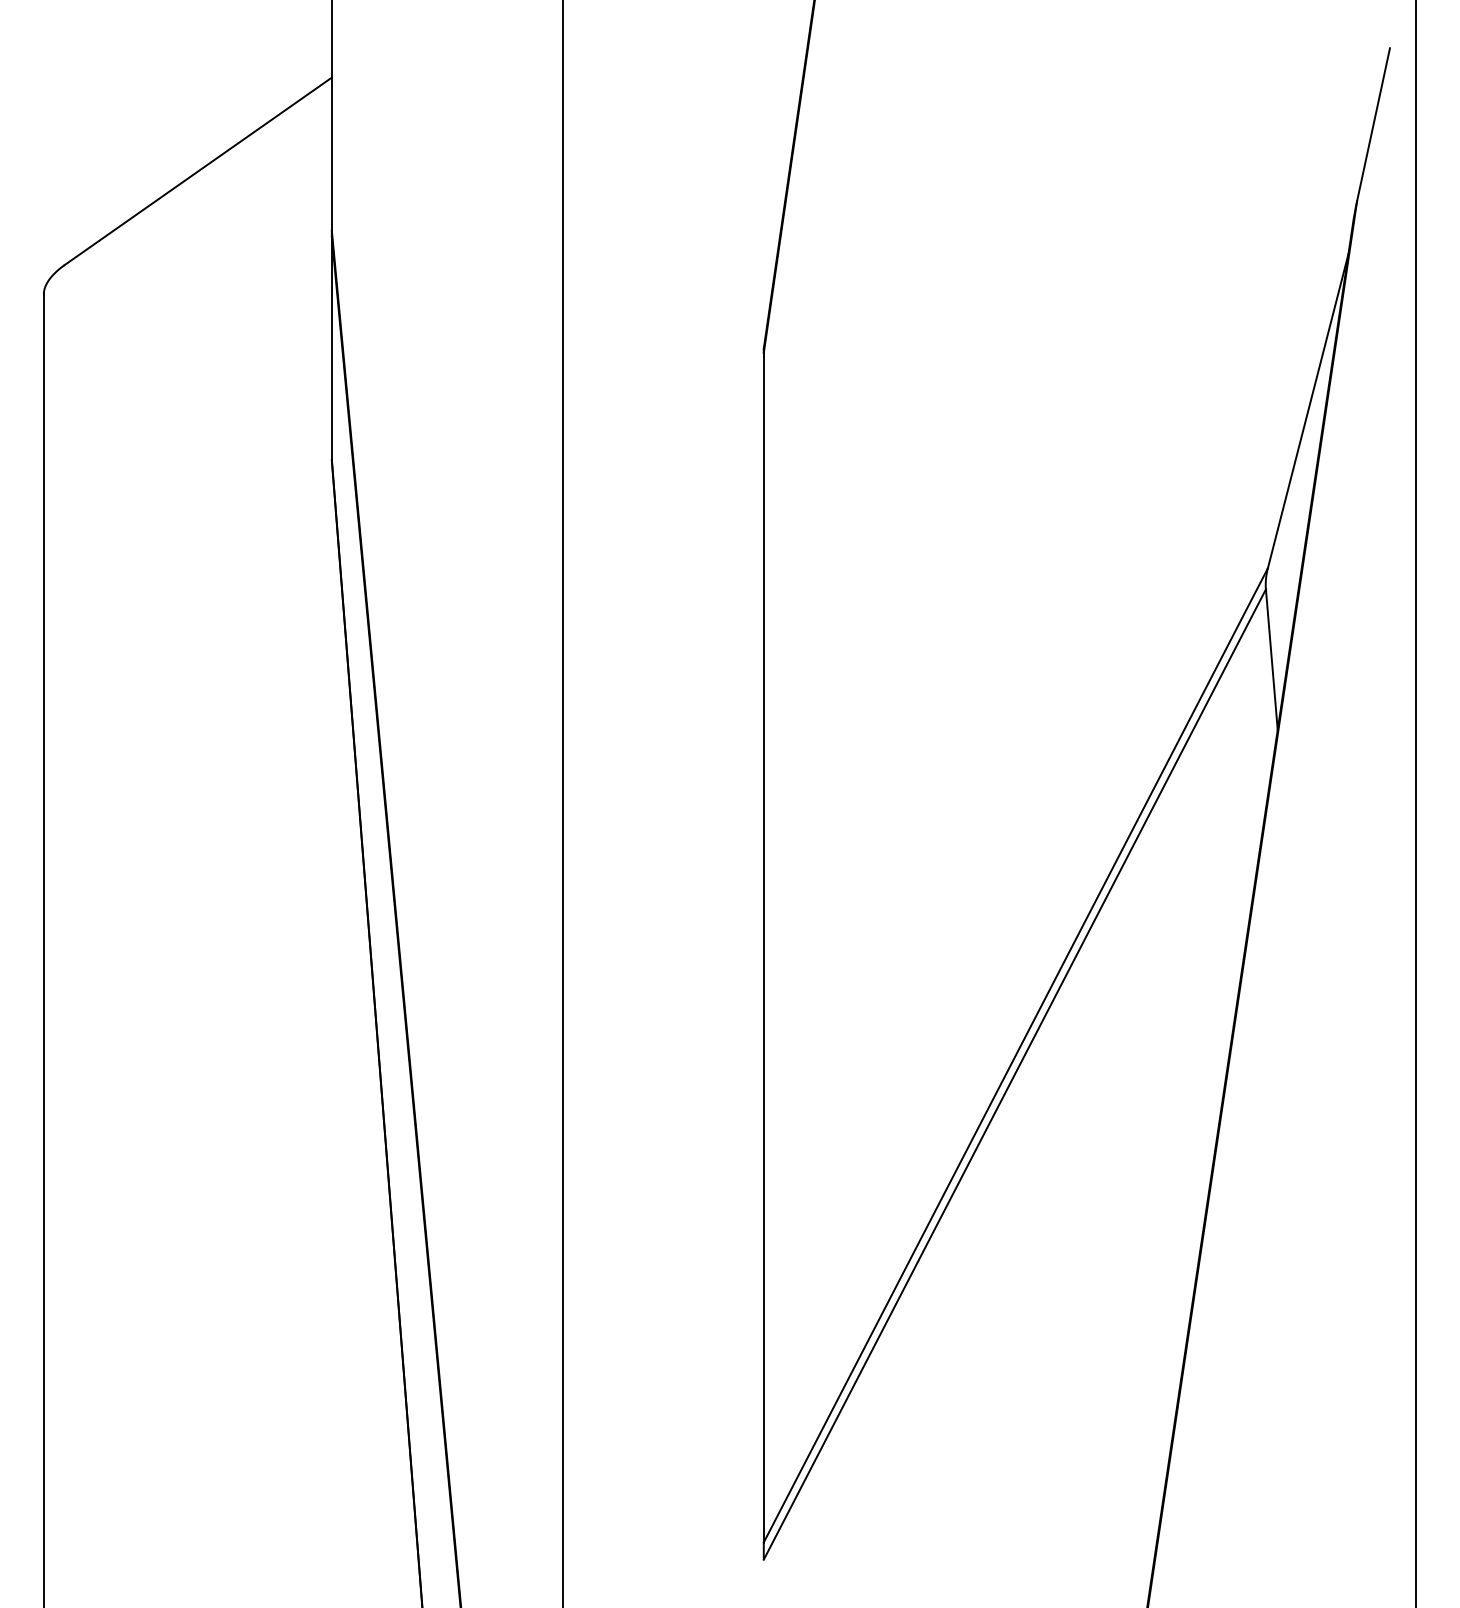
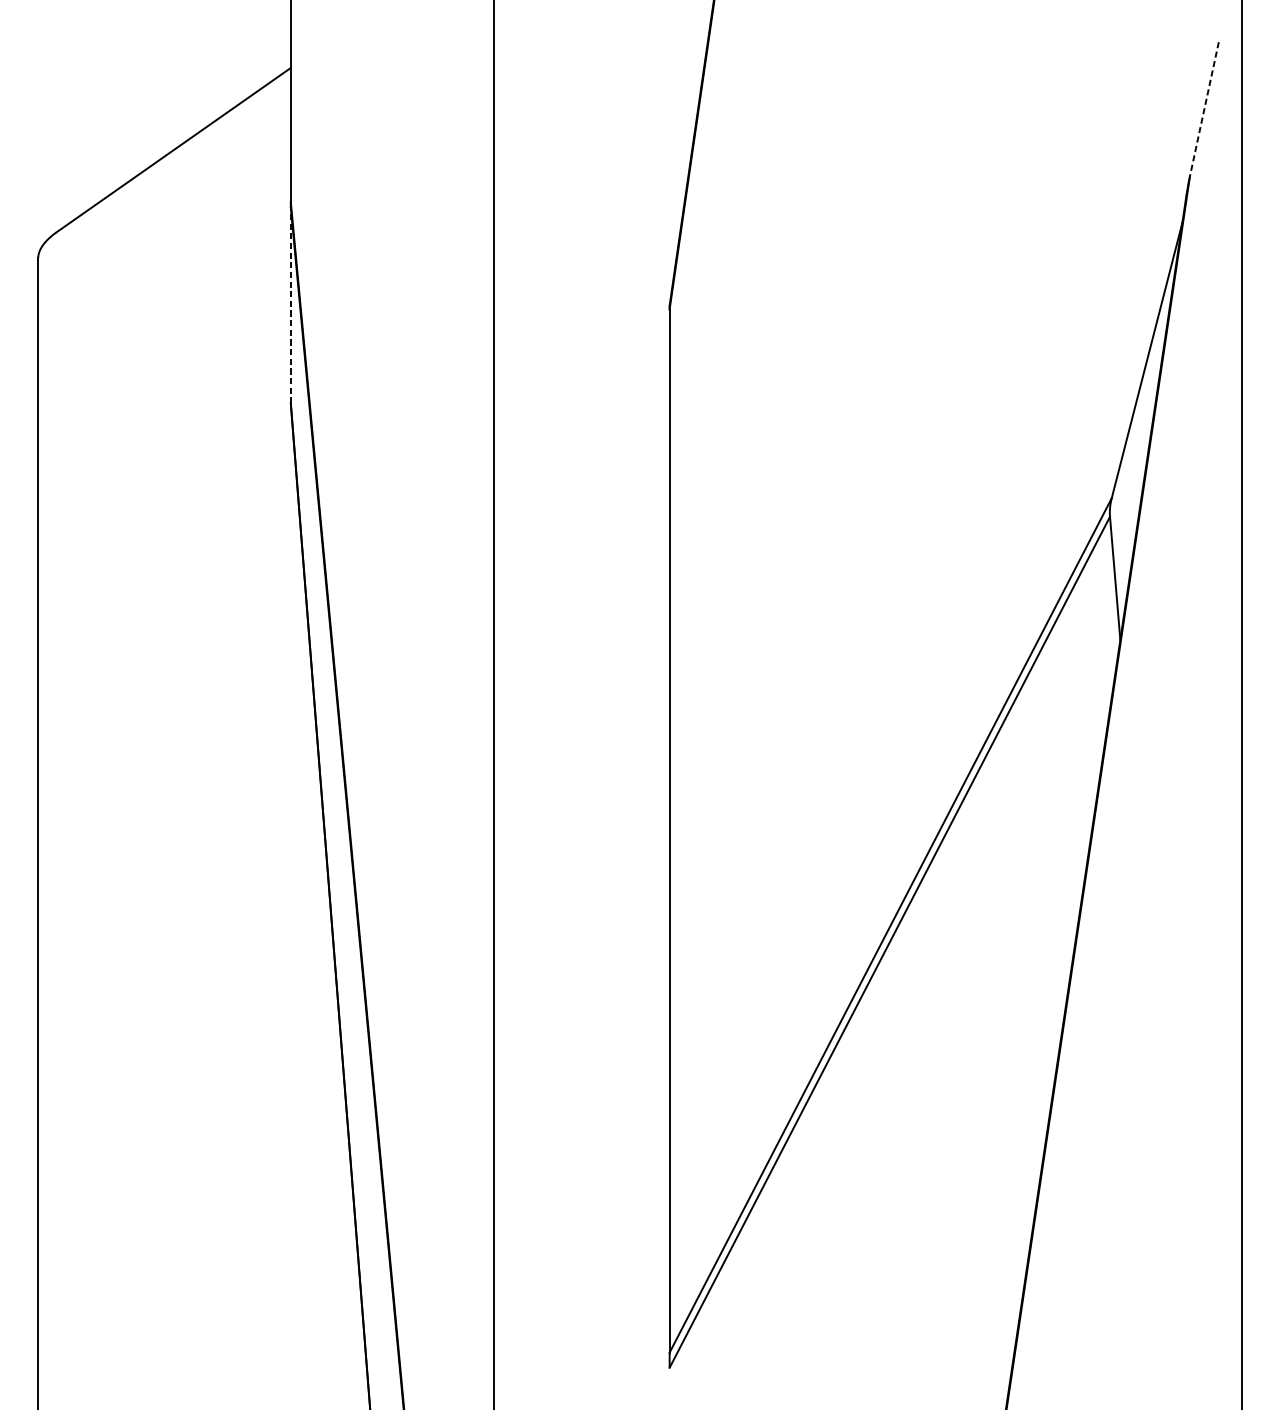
line: (1373, 125) -> (1204, 109), solid -> dashed
line: (331, 348) -> (290, 305), solid -> dashed

